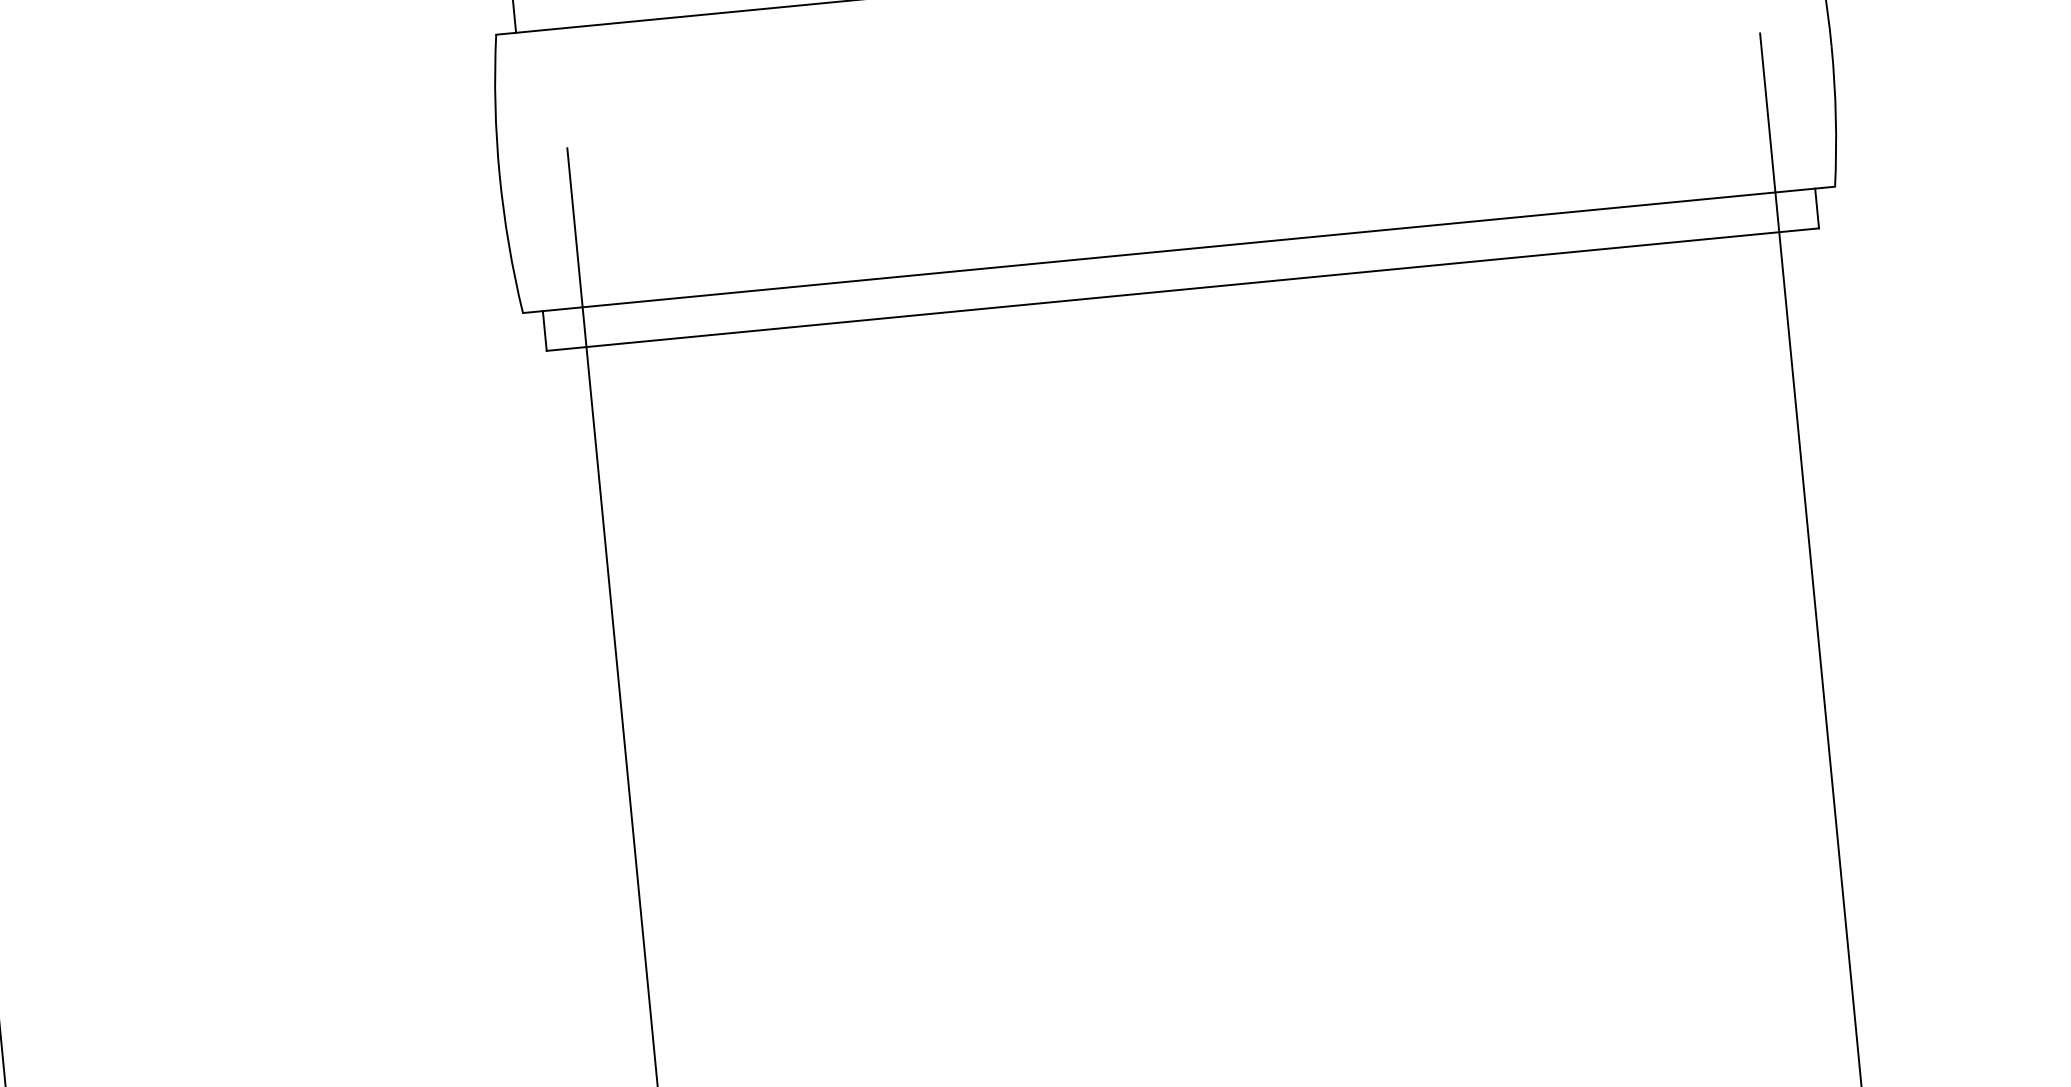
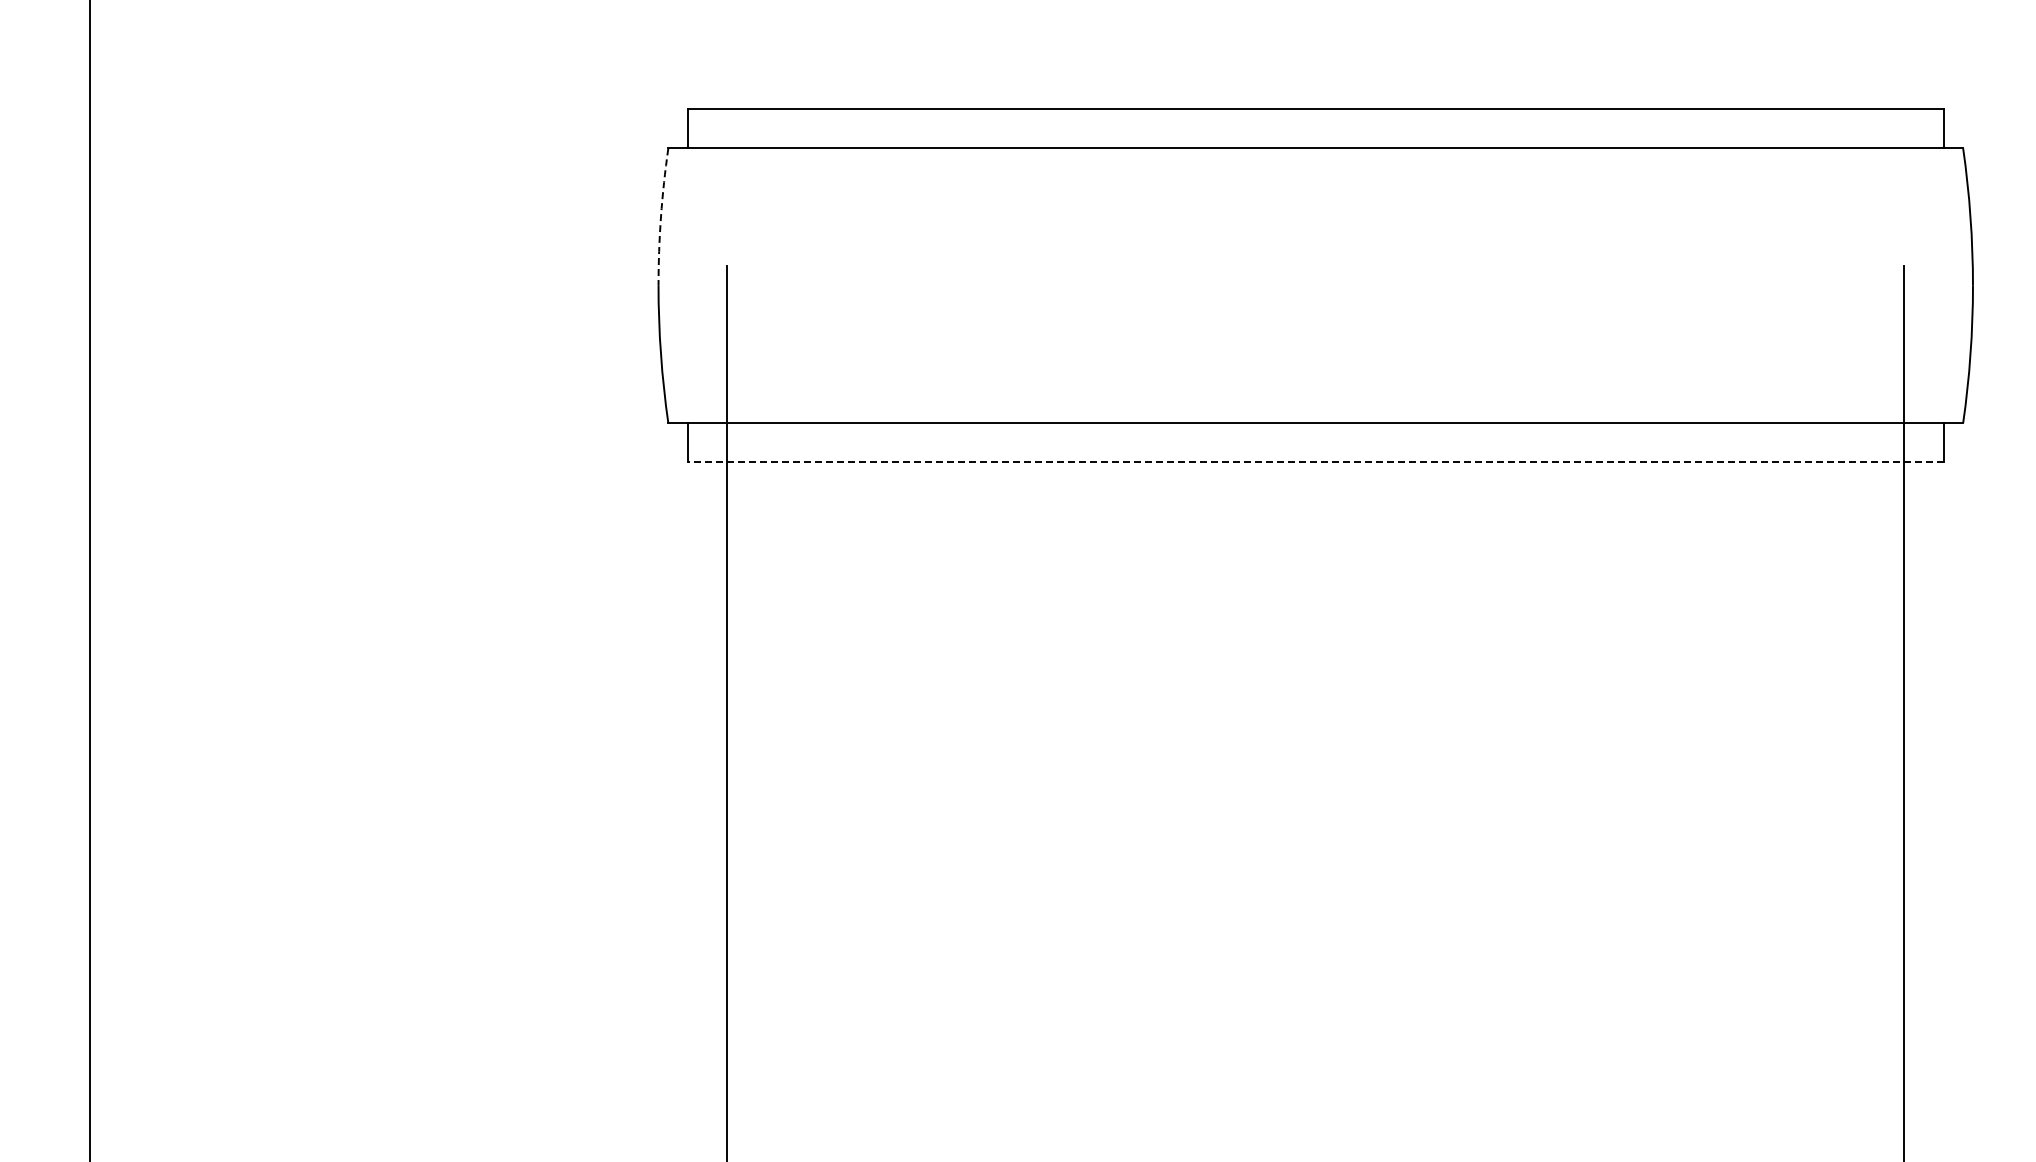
arc: (494, 104) -> (660, 216), solid -> dashed
line: (1182, 289) -> (1315, 462), solid -> dashed

